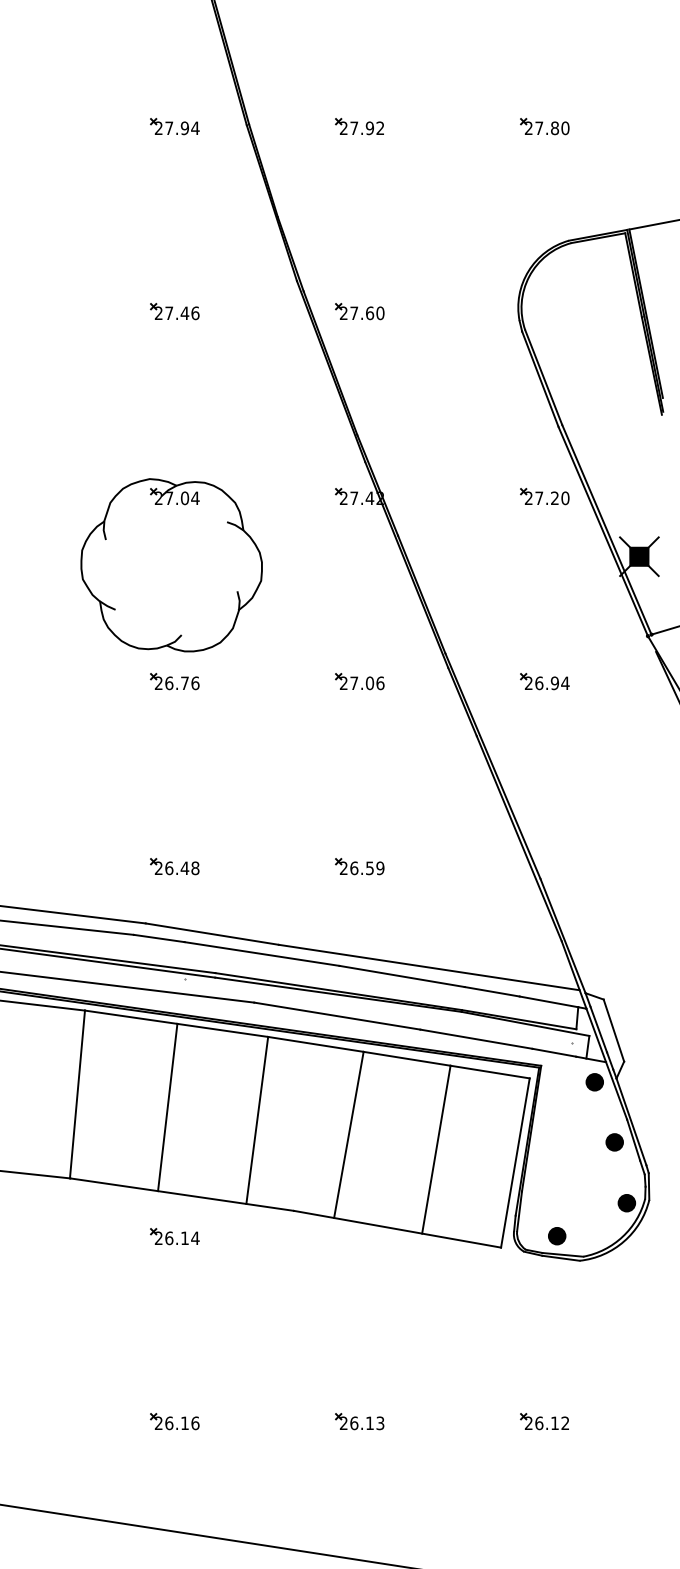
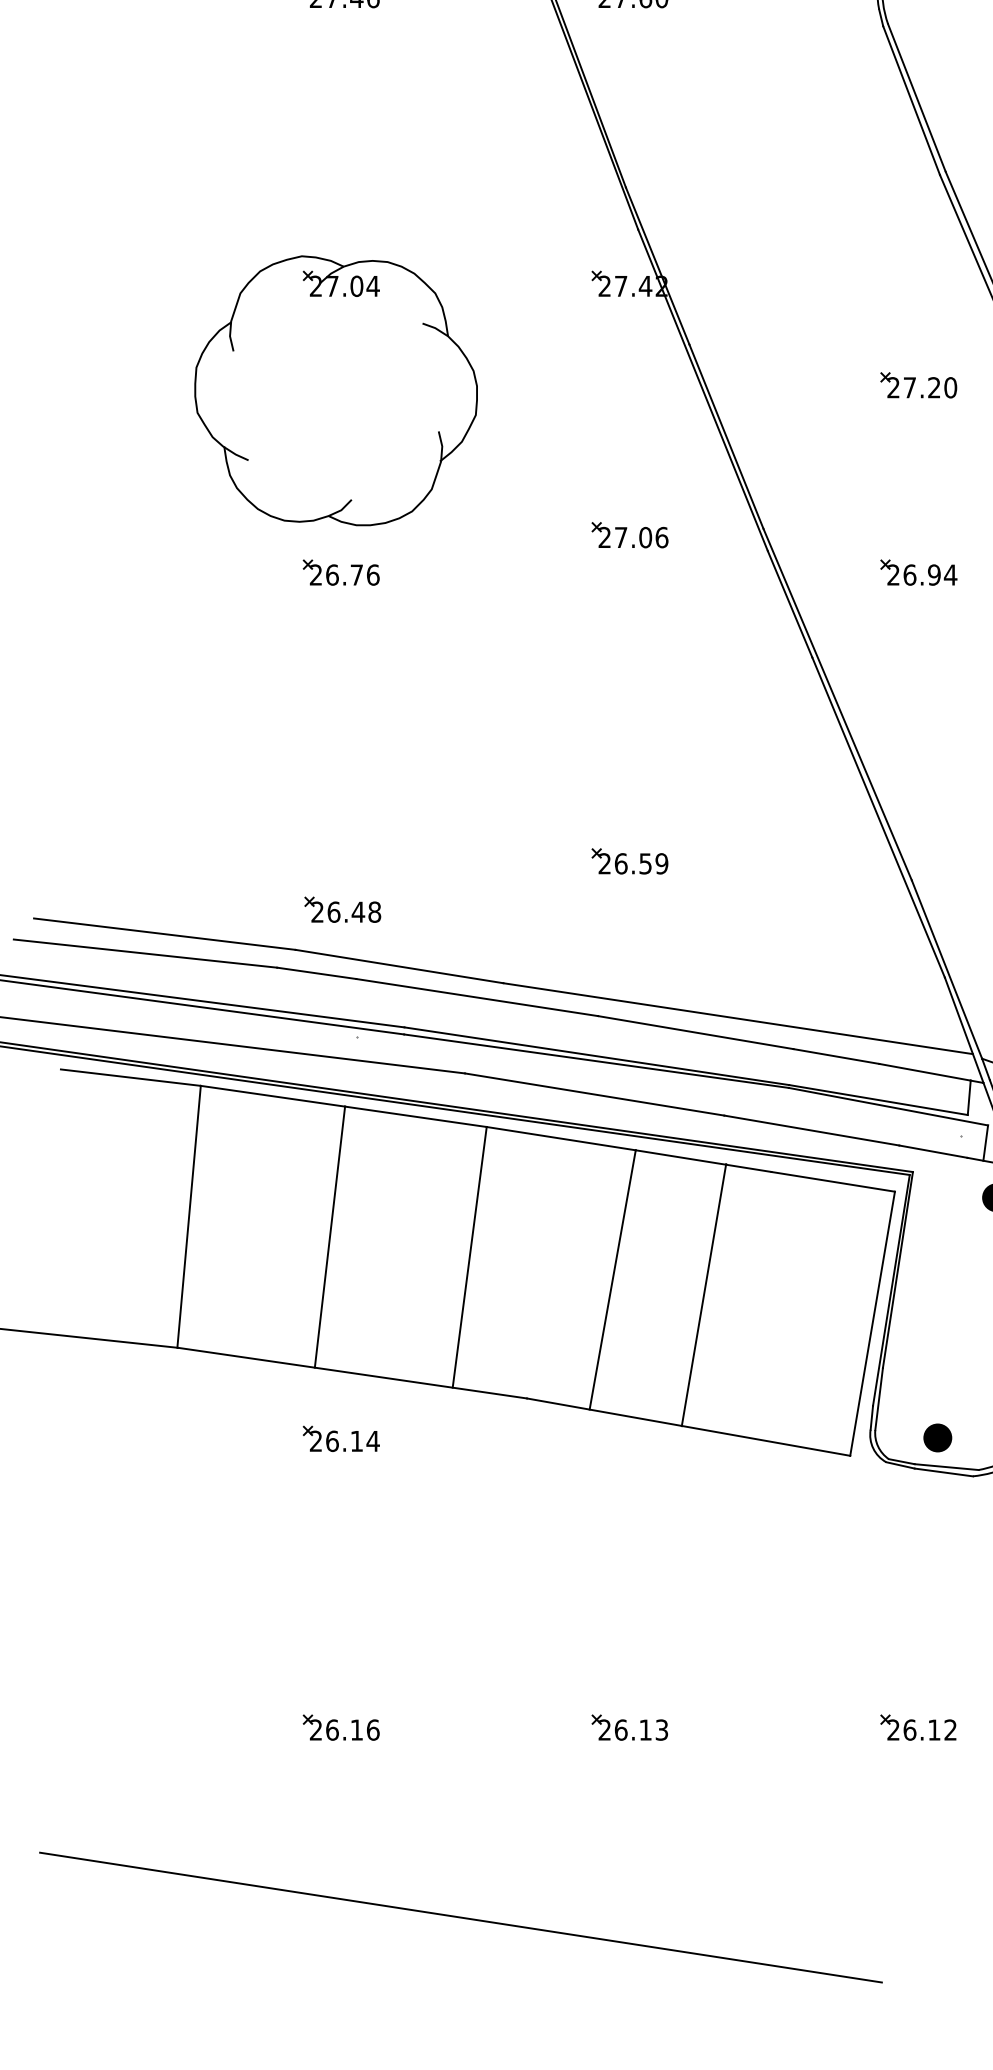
part: (544, 496) -> (918, 384), moved
part: (359, 681) -> (629, 534), moved
part: (174, 866) -> (342, 909), moved
line: (436, 1149) -> (704, 1294), moved

